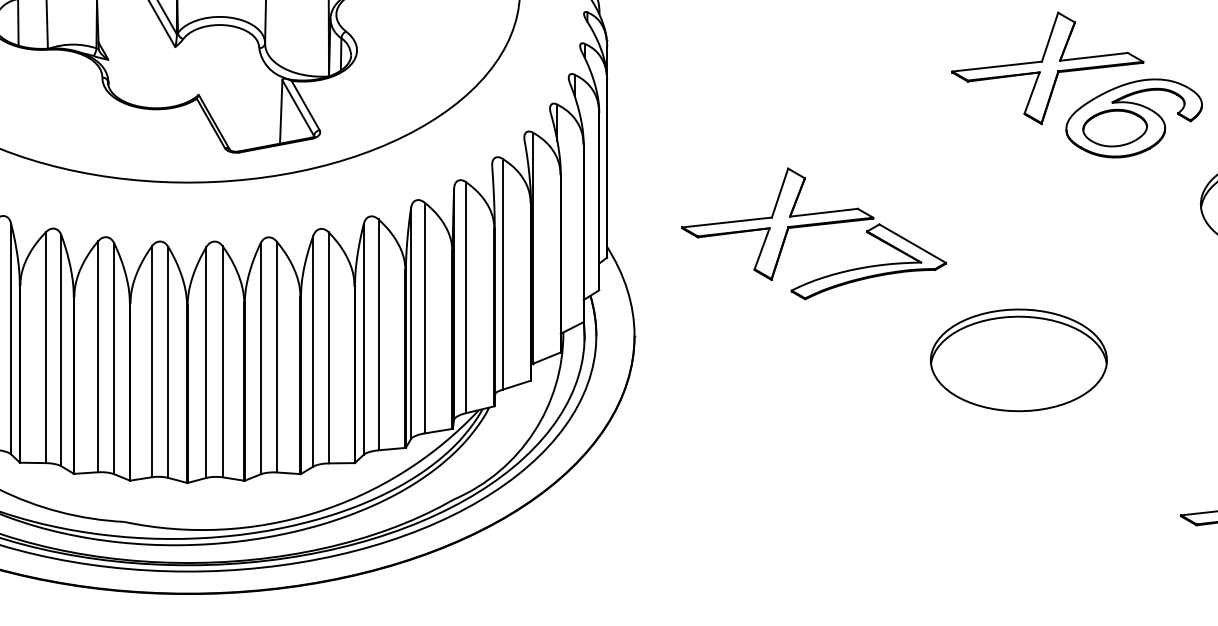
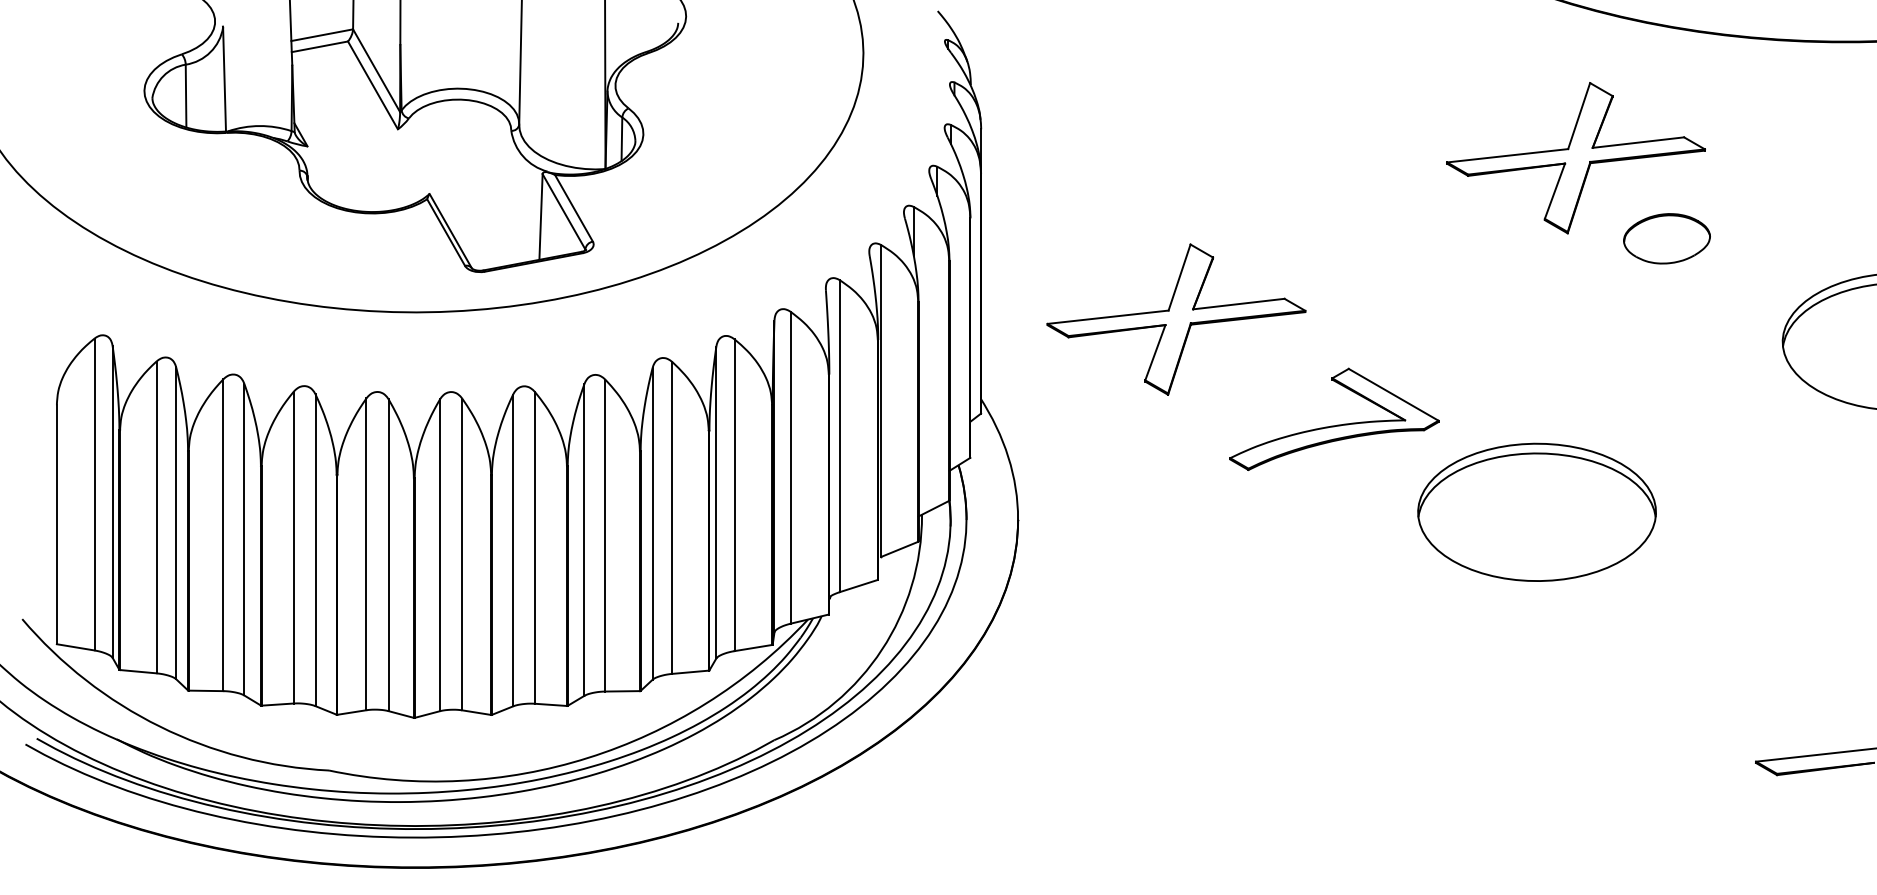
part: (1134, 118) -> (1692, 225), removed
part: (777, 224) -> (1176, 319), moved
part: (1018, 359) -> (1536, 511), moved

